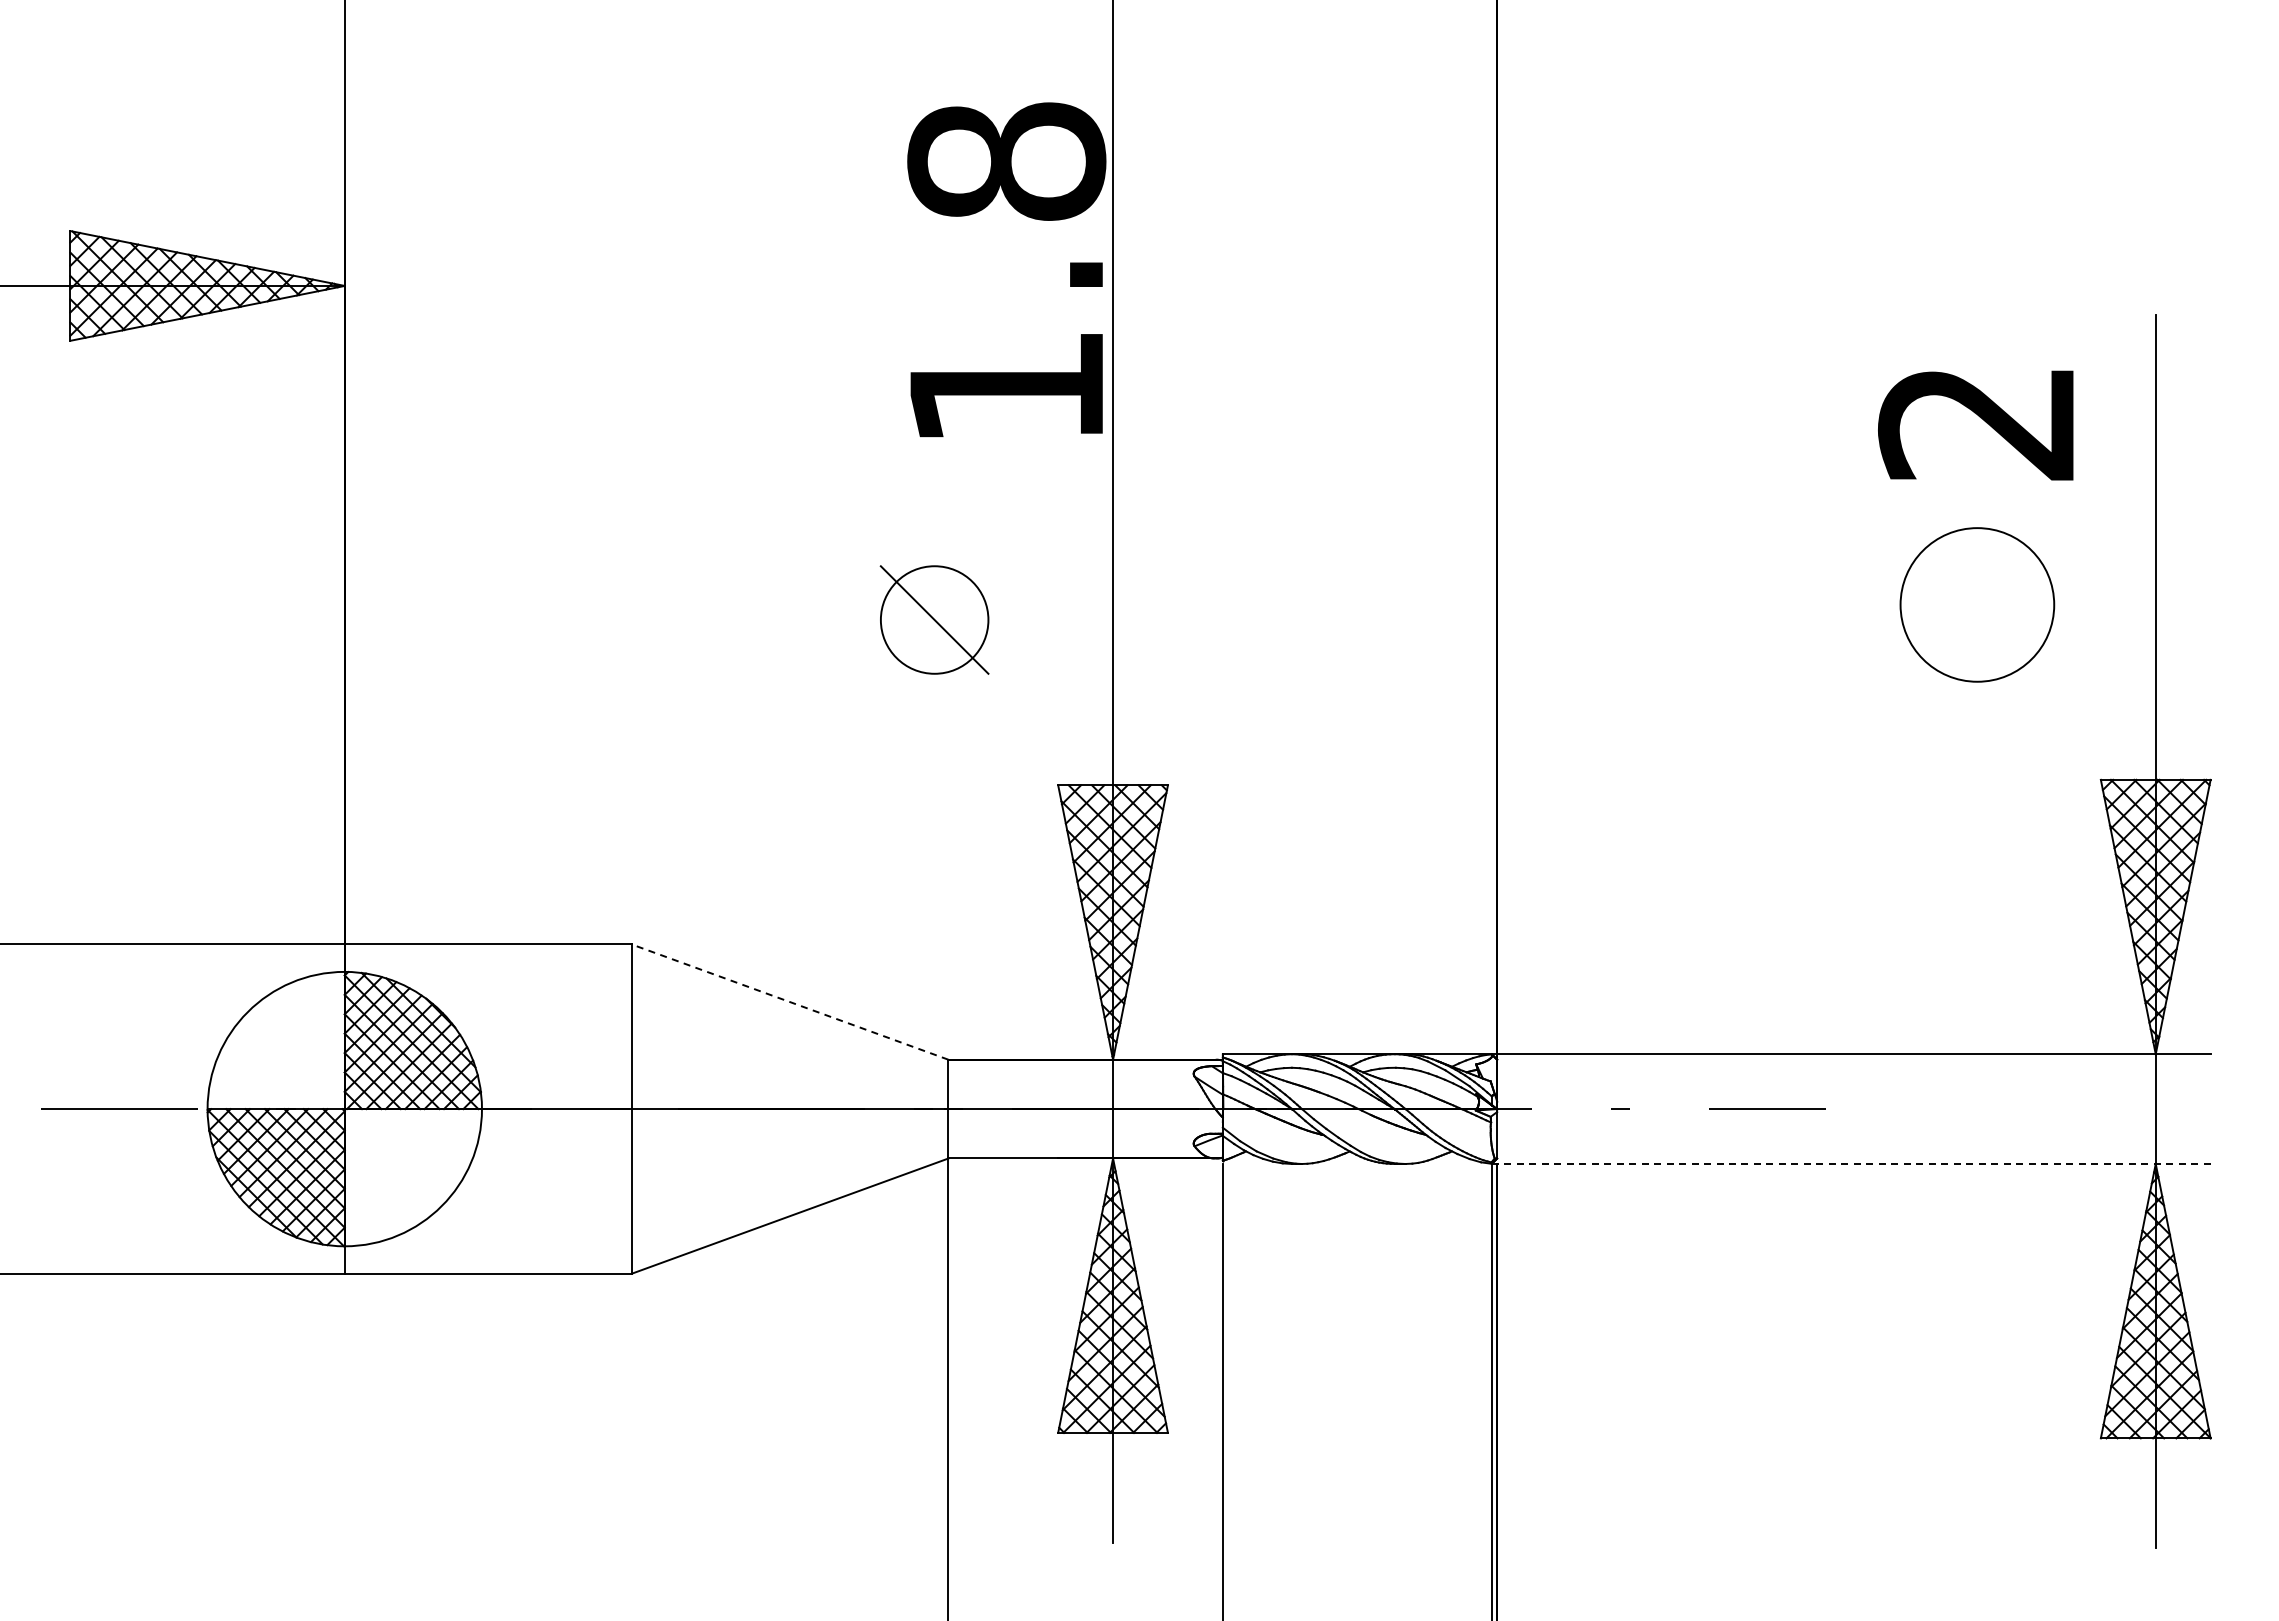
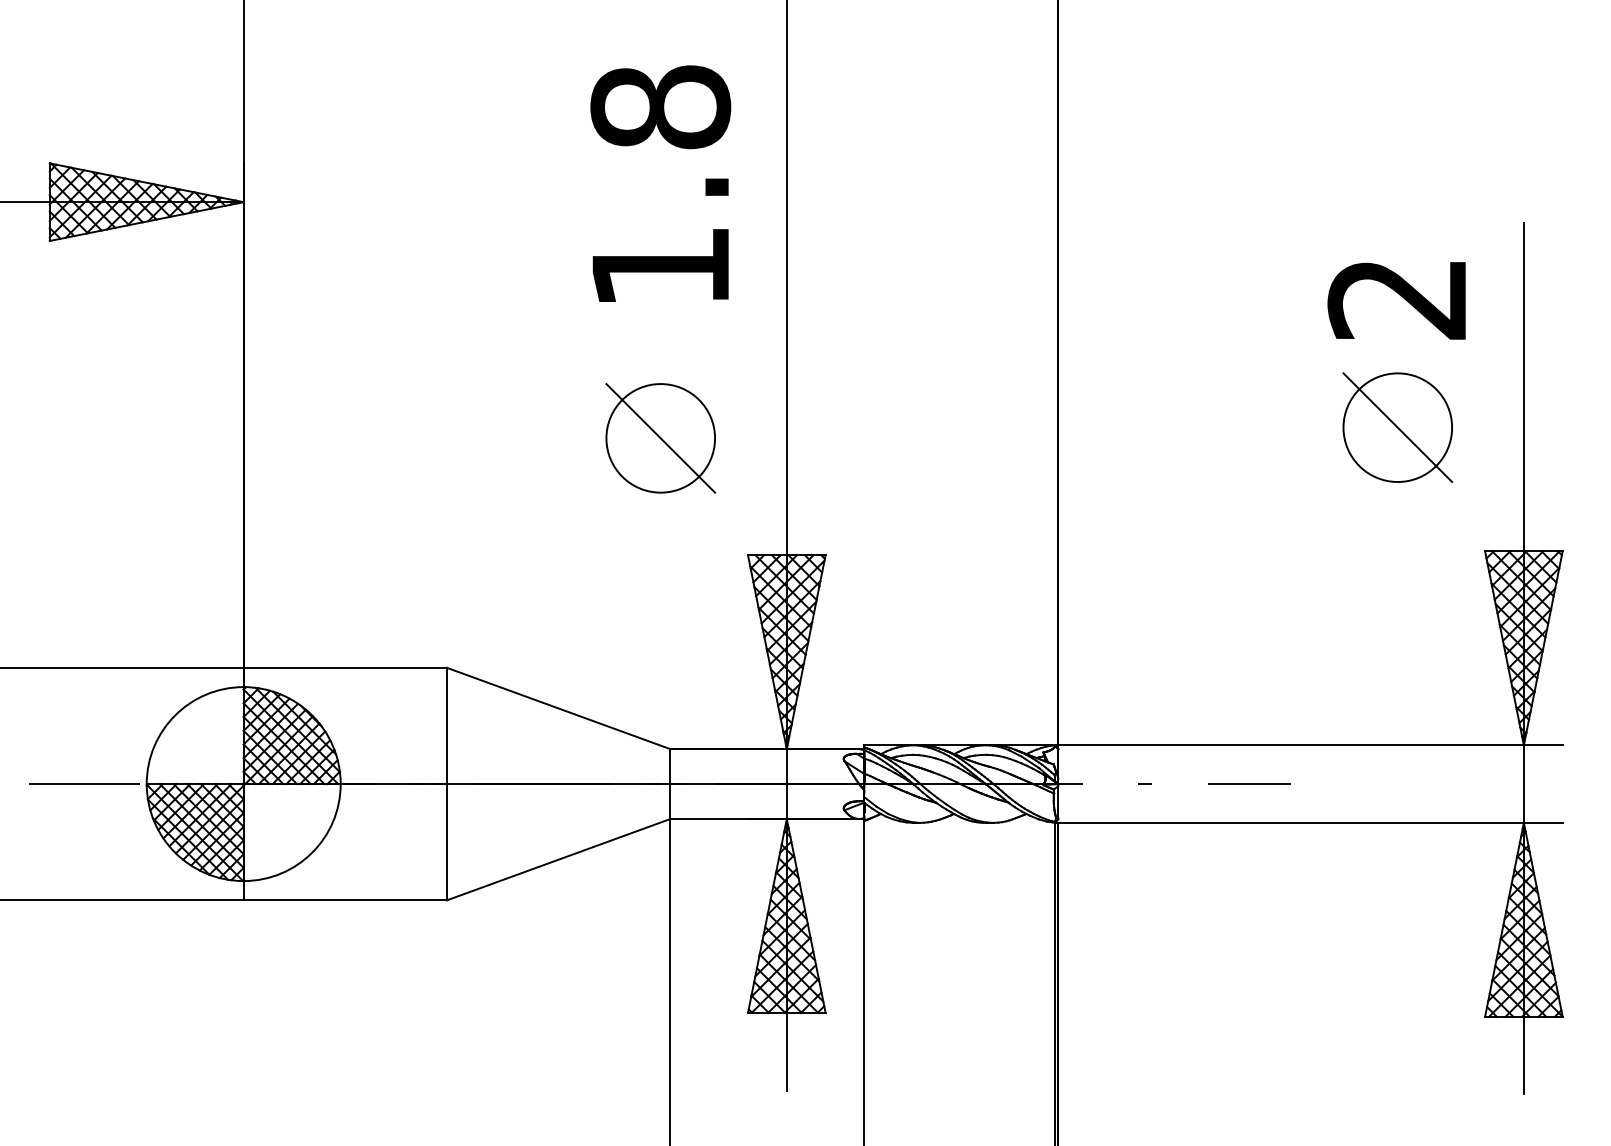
text: (1006, 269) -> (660, 183), moved
line: (1977, 604) -> (1397, 427), added
part: (934, 619) -> (660, 437), size x1.43
line: (789, 1001) -> (558, 708), dashed -> solid
line: (1851, 1163) -> (1308, 822), dashed -> solid

